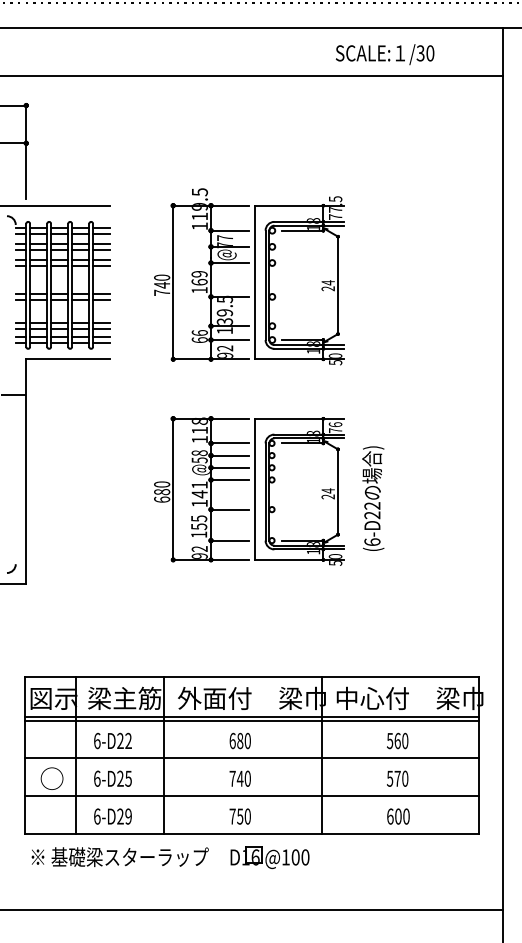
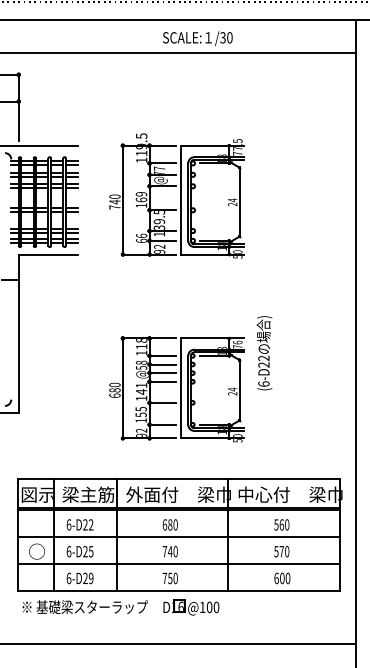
text: (385, 54) -> (198, 38), moved
part: (249, 490) -> (176, 389), moved

